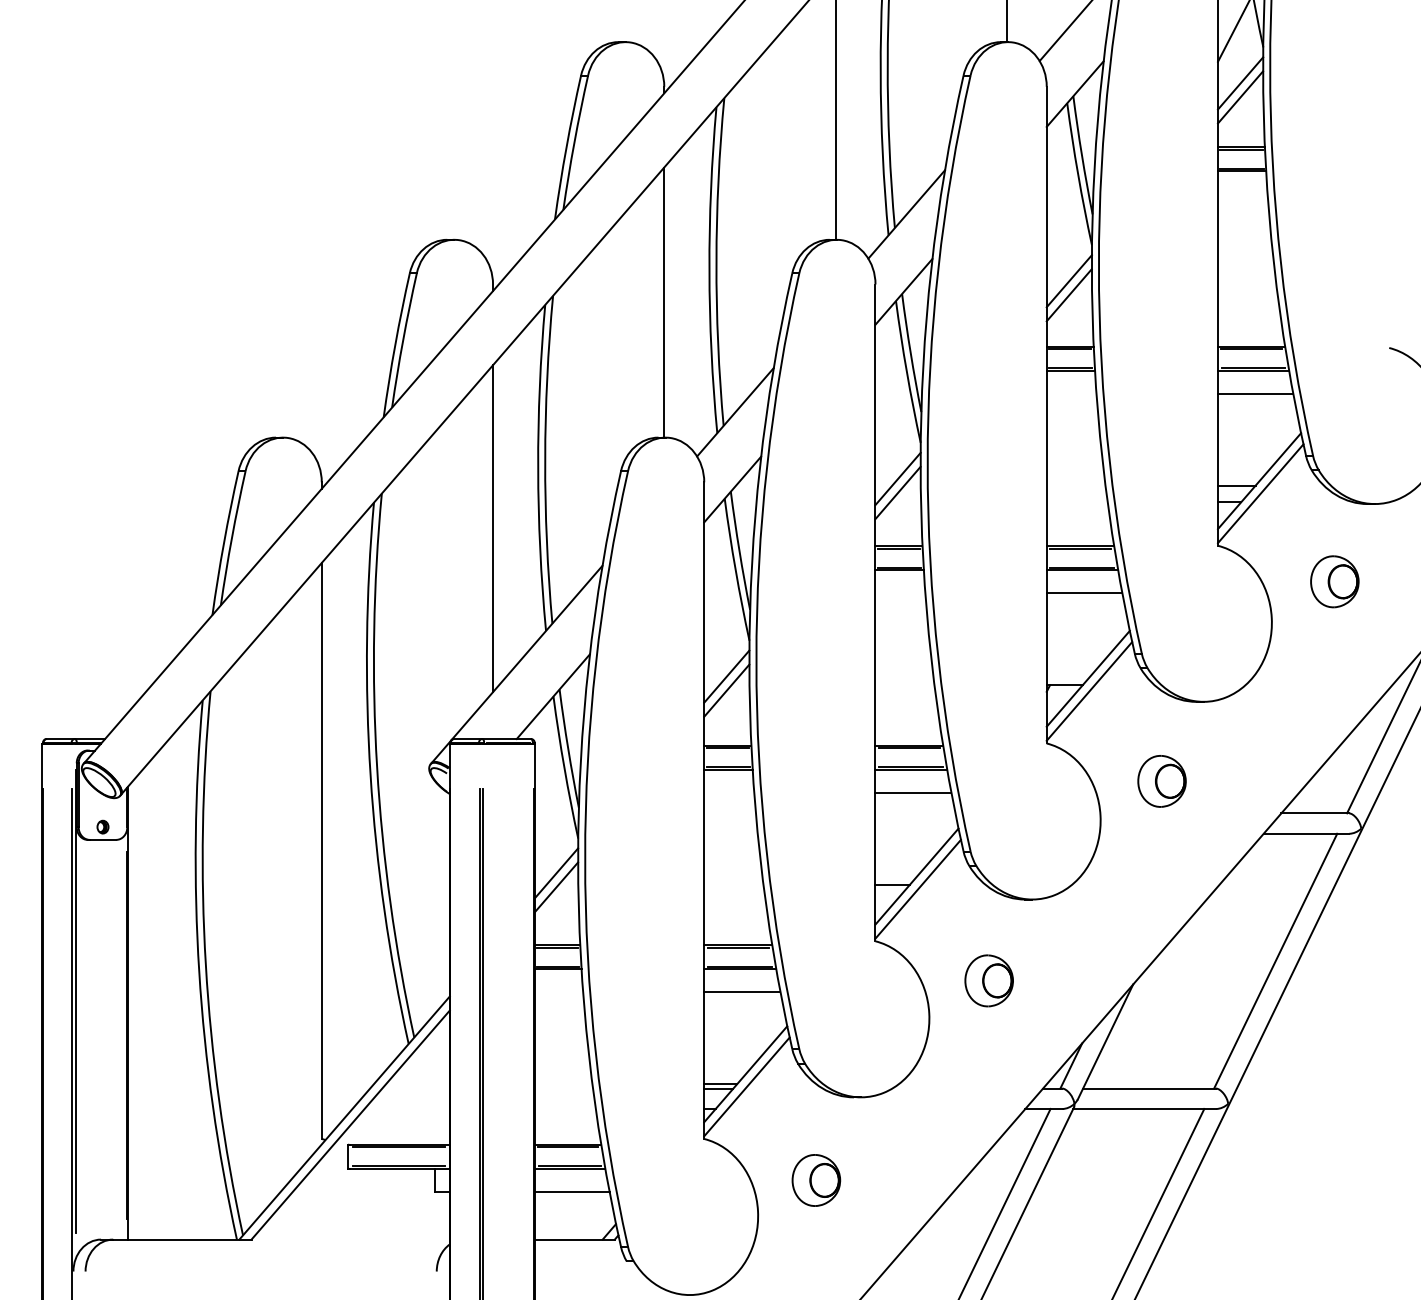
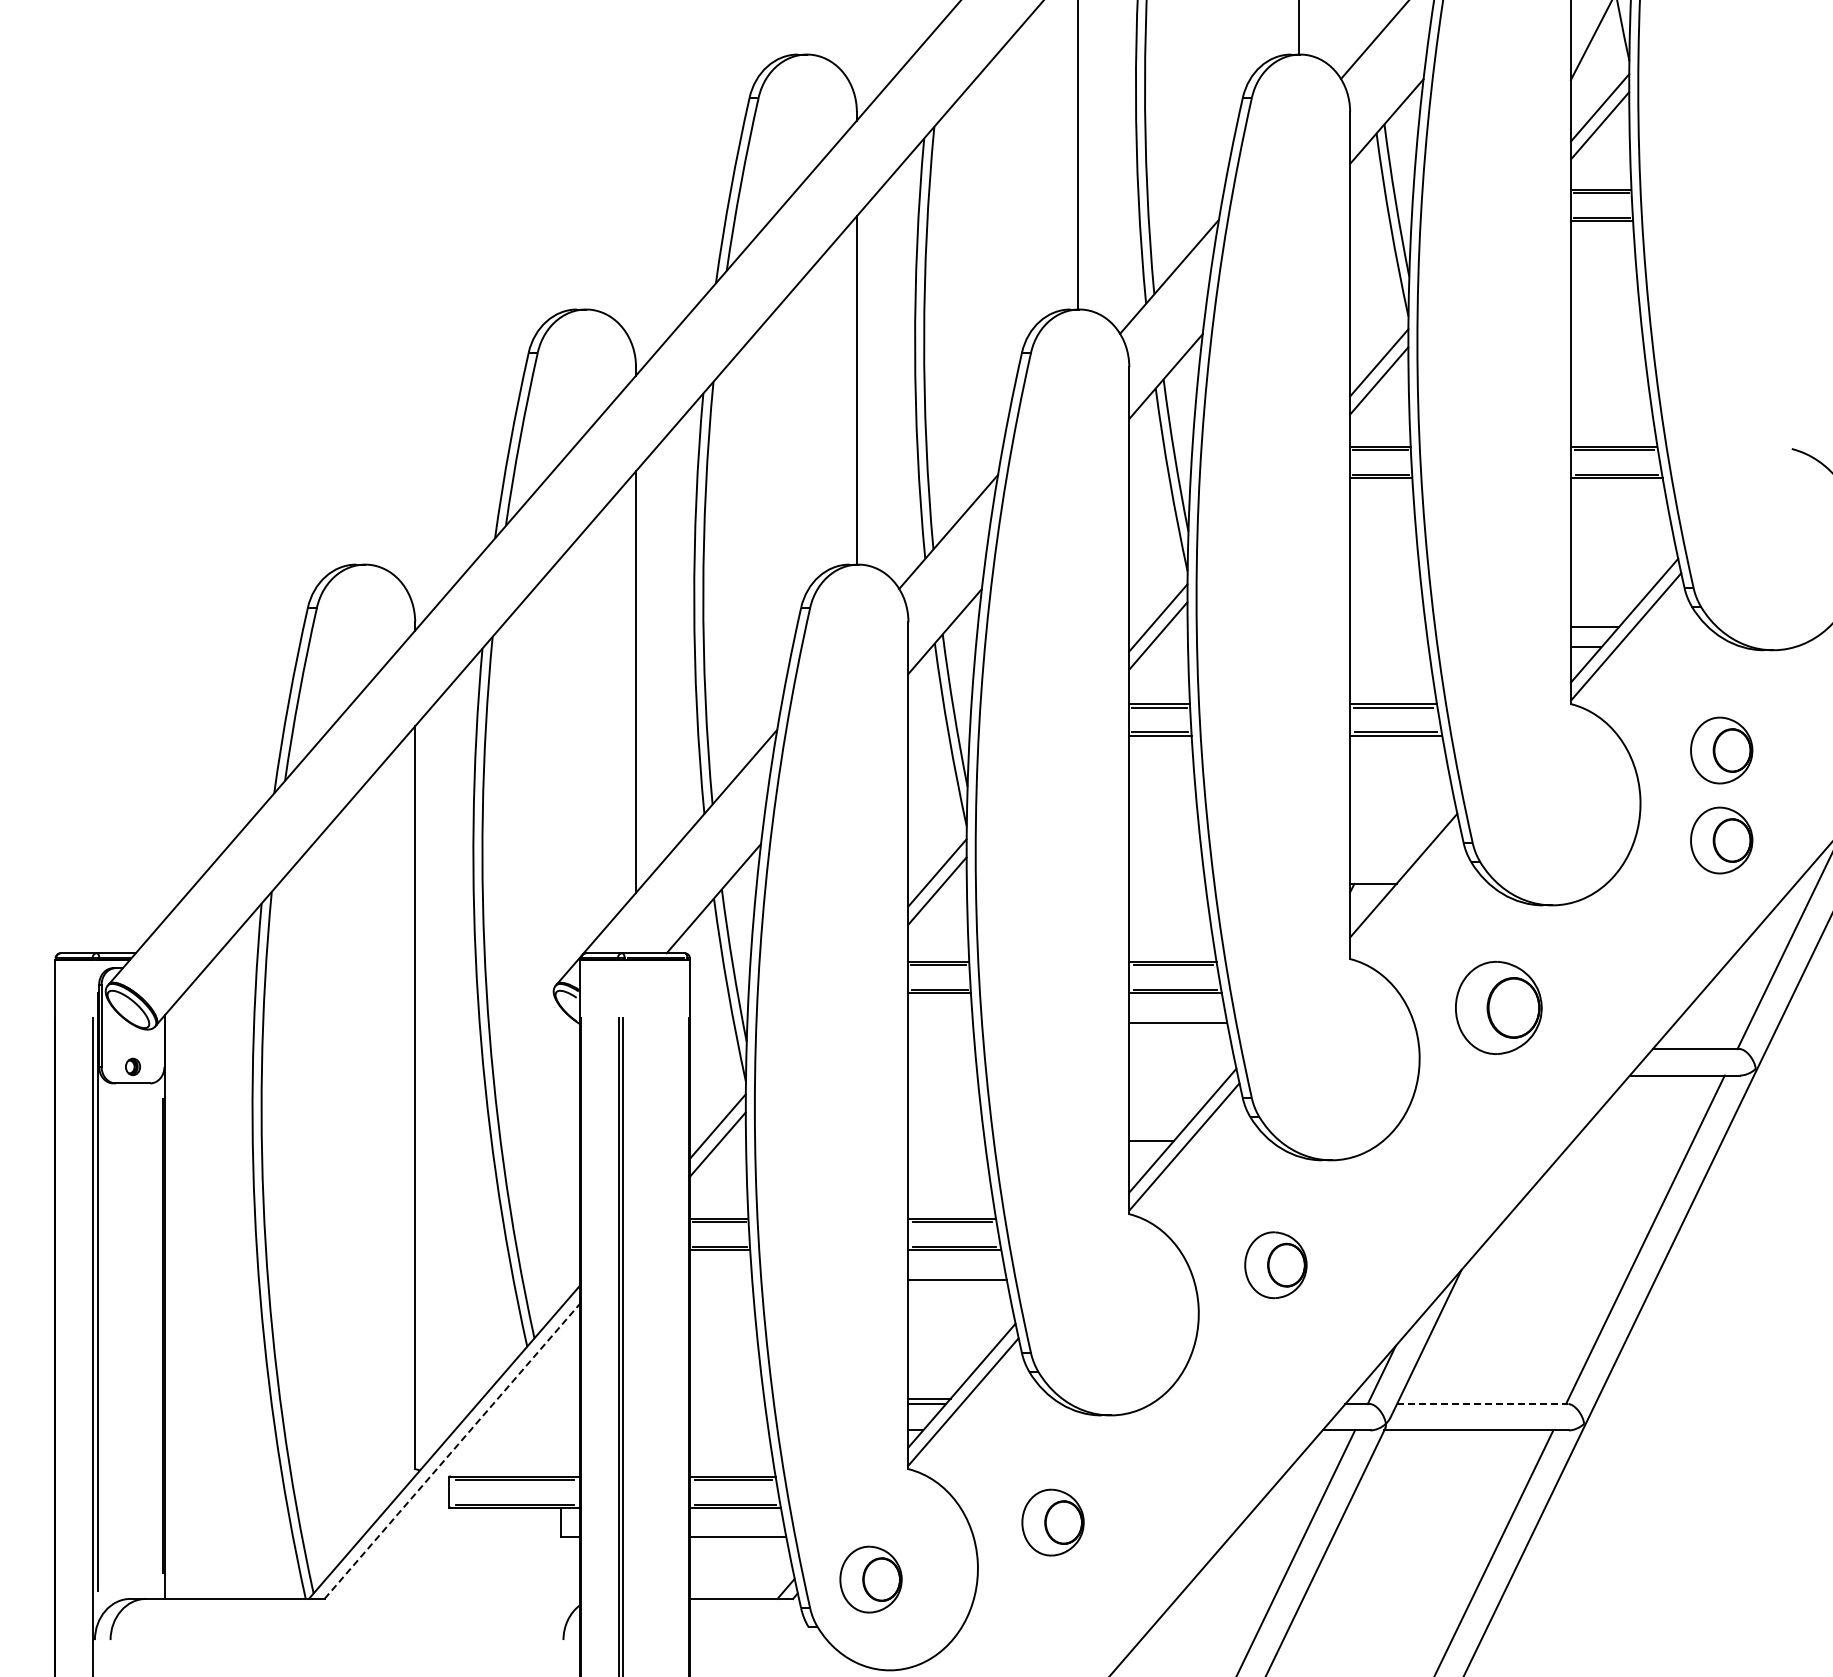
line: (1254, 394) -> (1618, 508), removed
line: (1084, 593) -> (1398, 765), removed
part: (1334, 651) -> (1721, 840), added
line: (1089, 691) -> (1405, 891), removed
part: (1161, 781) -> (1498, 1007), size x1.4
line: (1149, 1088) -> (1482, 1404), solid -> dashed
line: (350, 1124) -> (452, 1450), solid -> dashed
part: (674, 1224) -> (870, 1579), added

